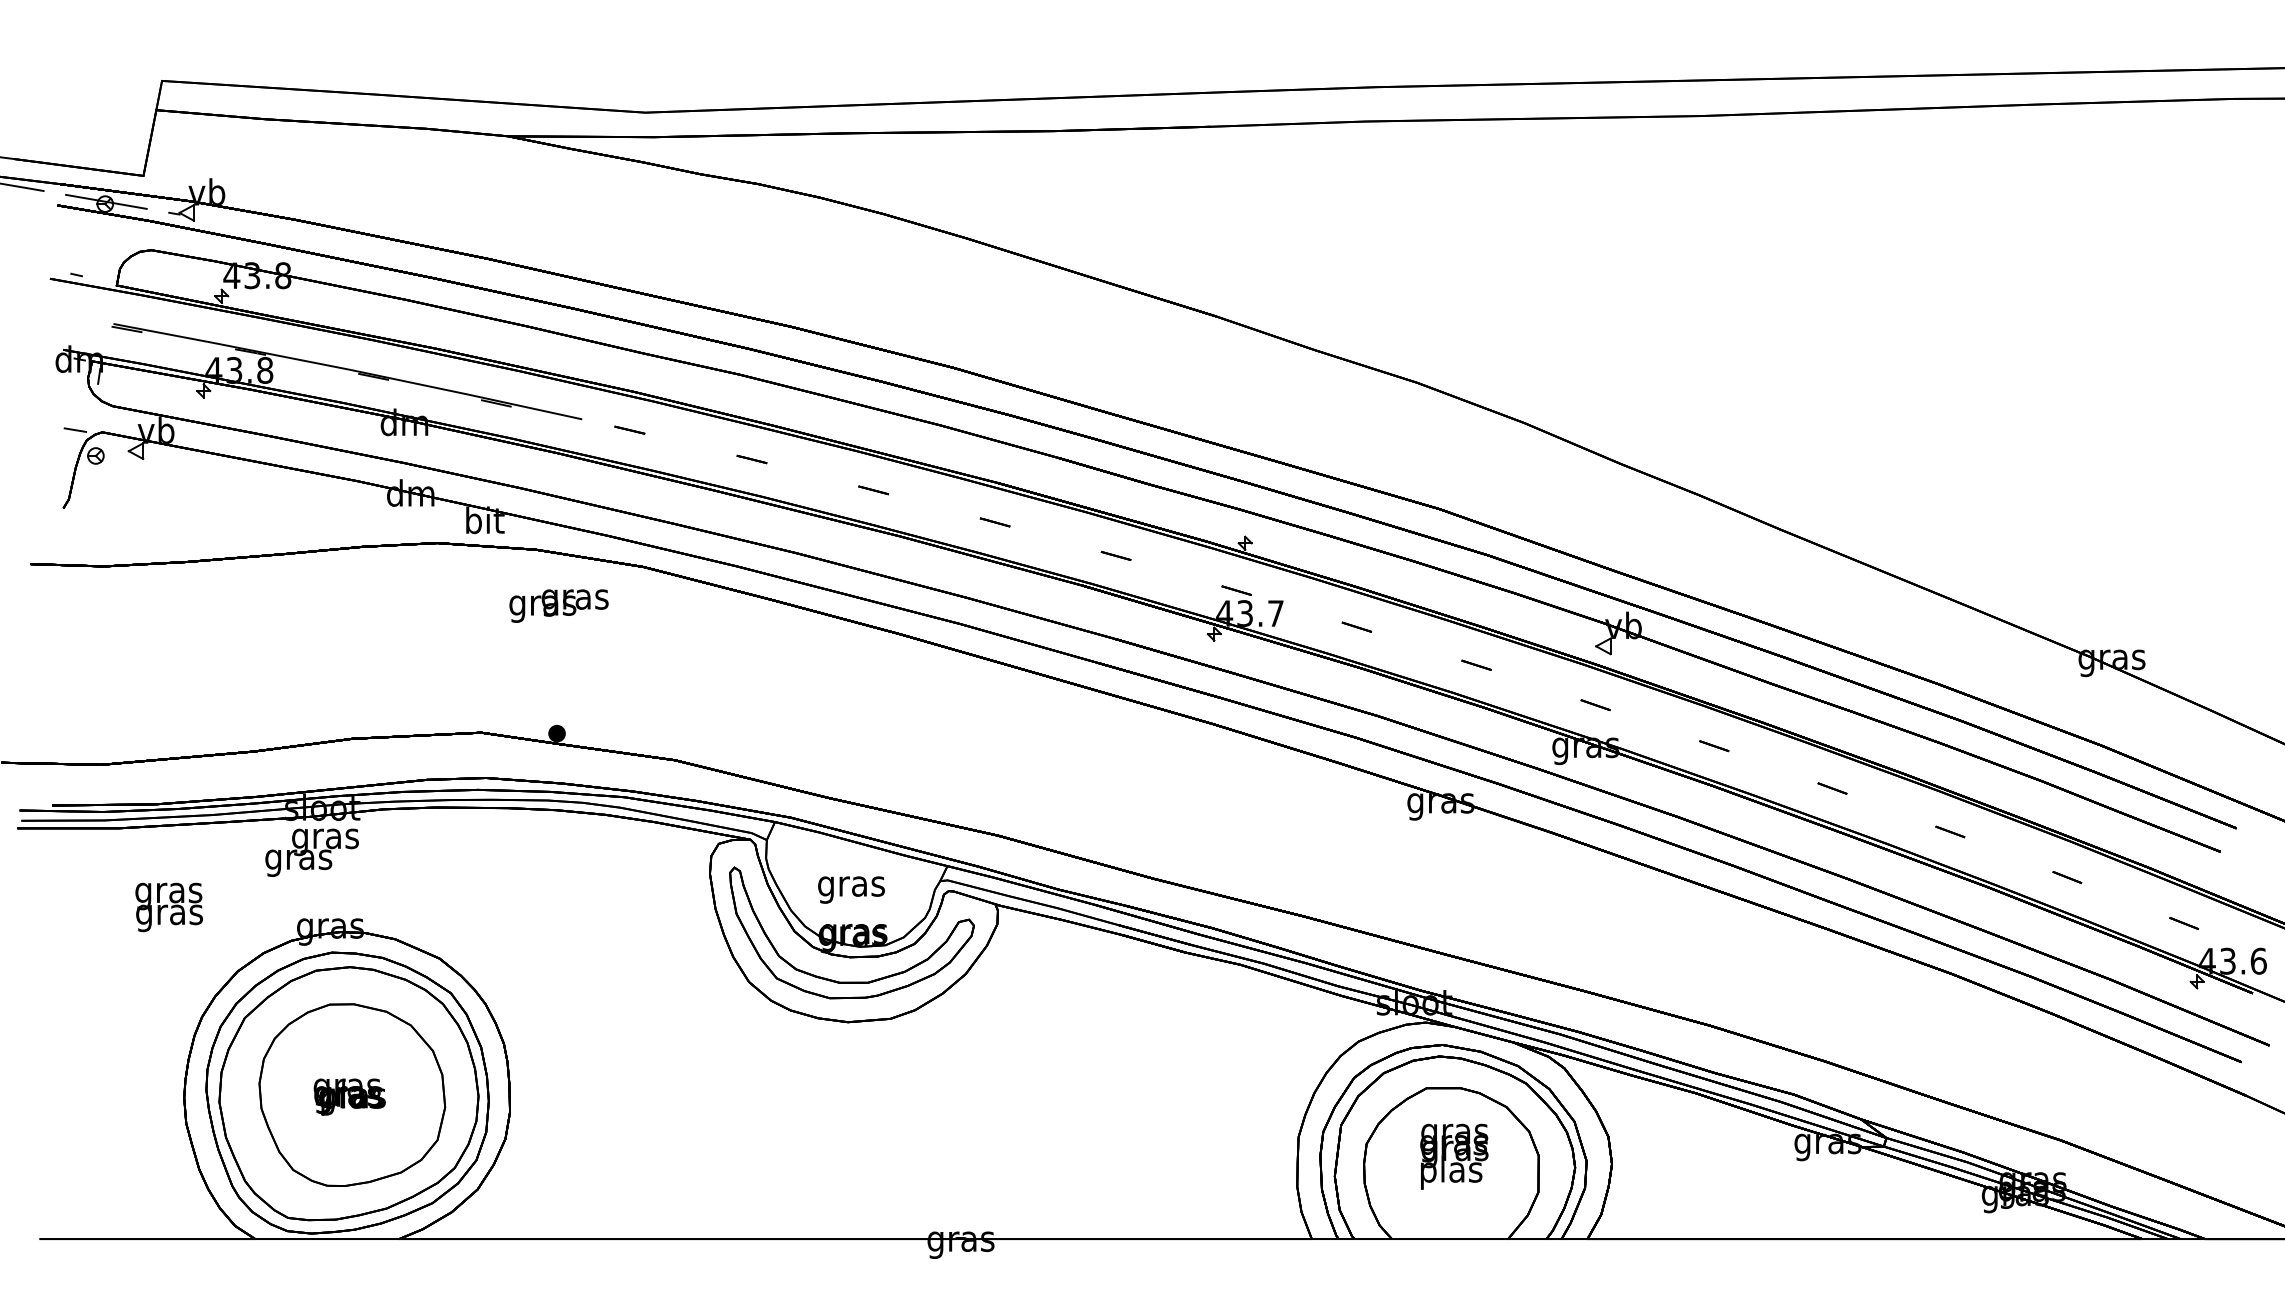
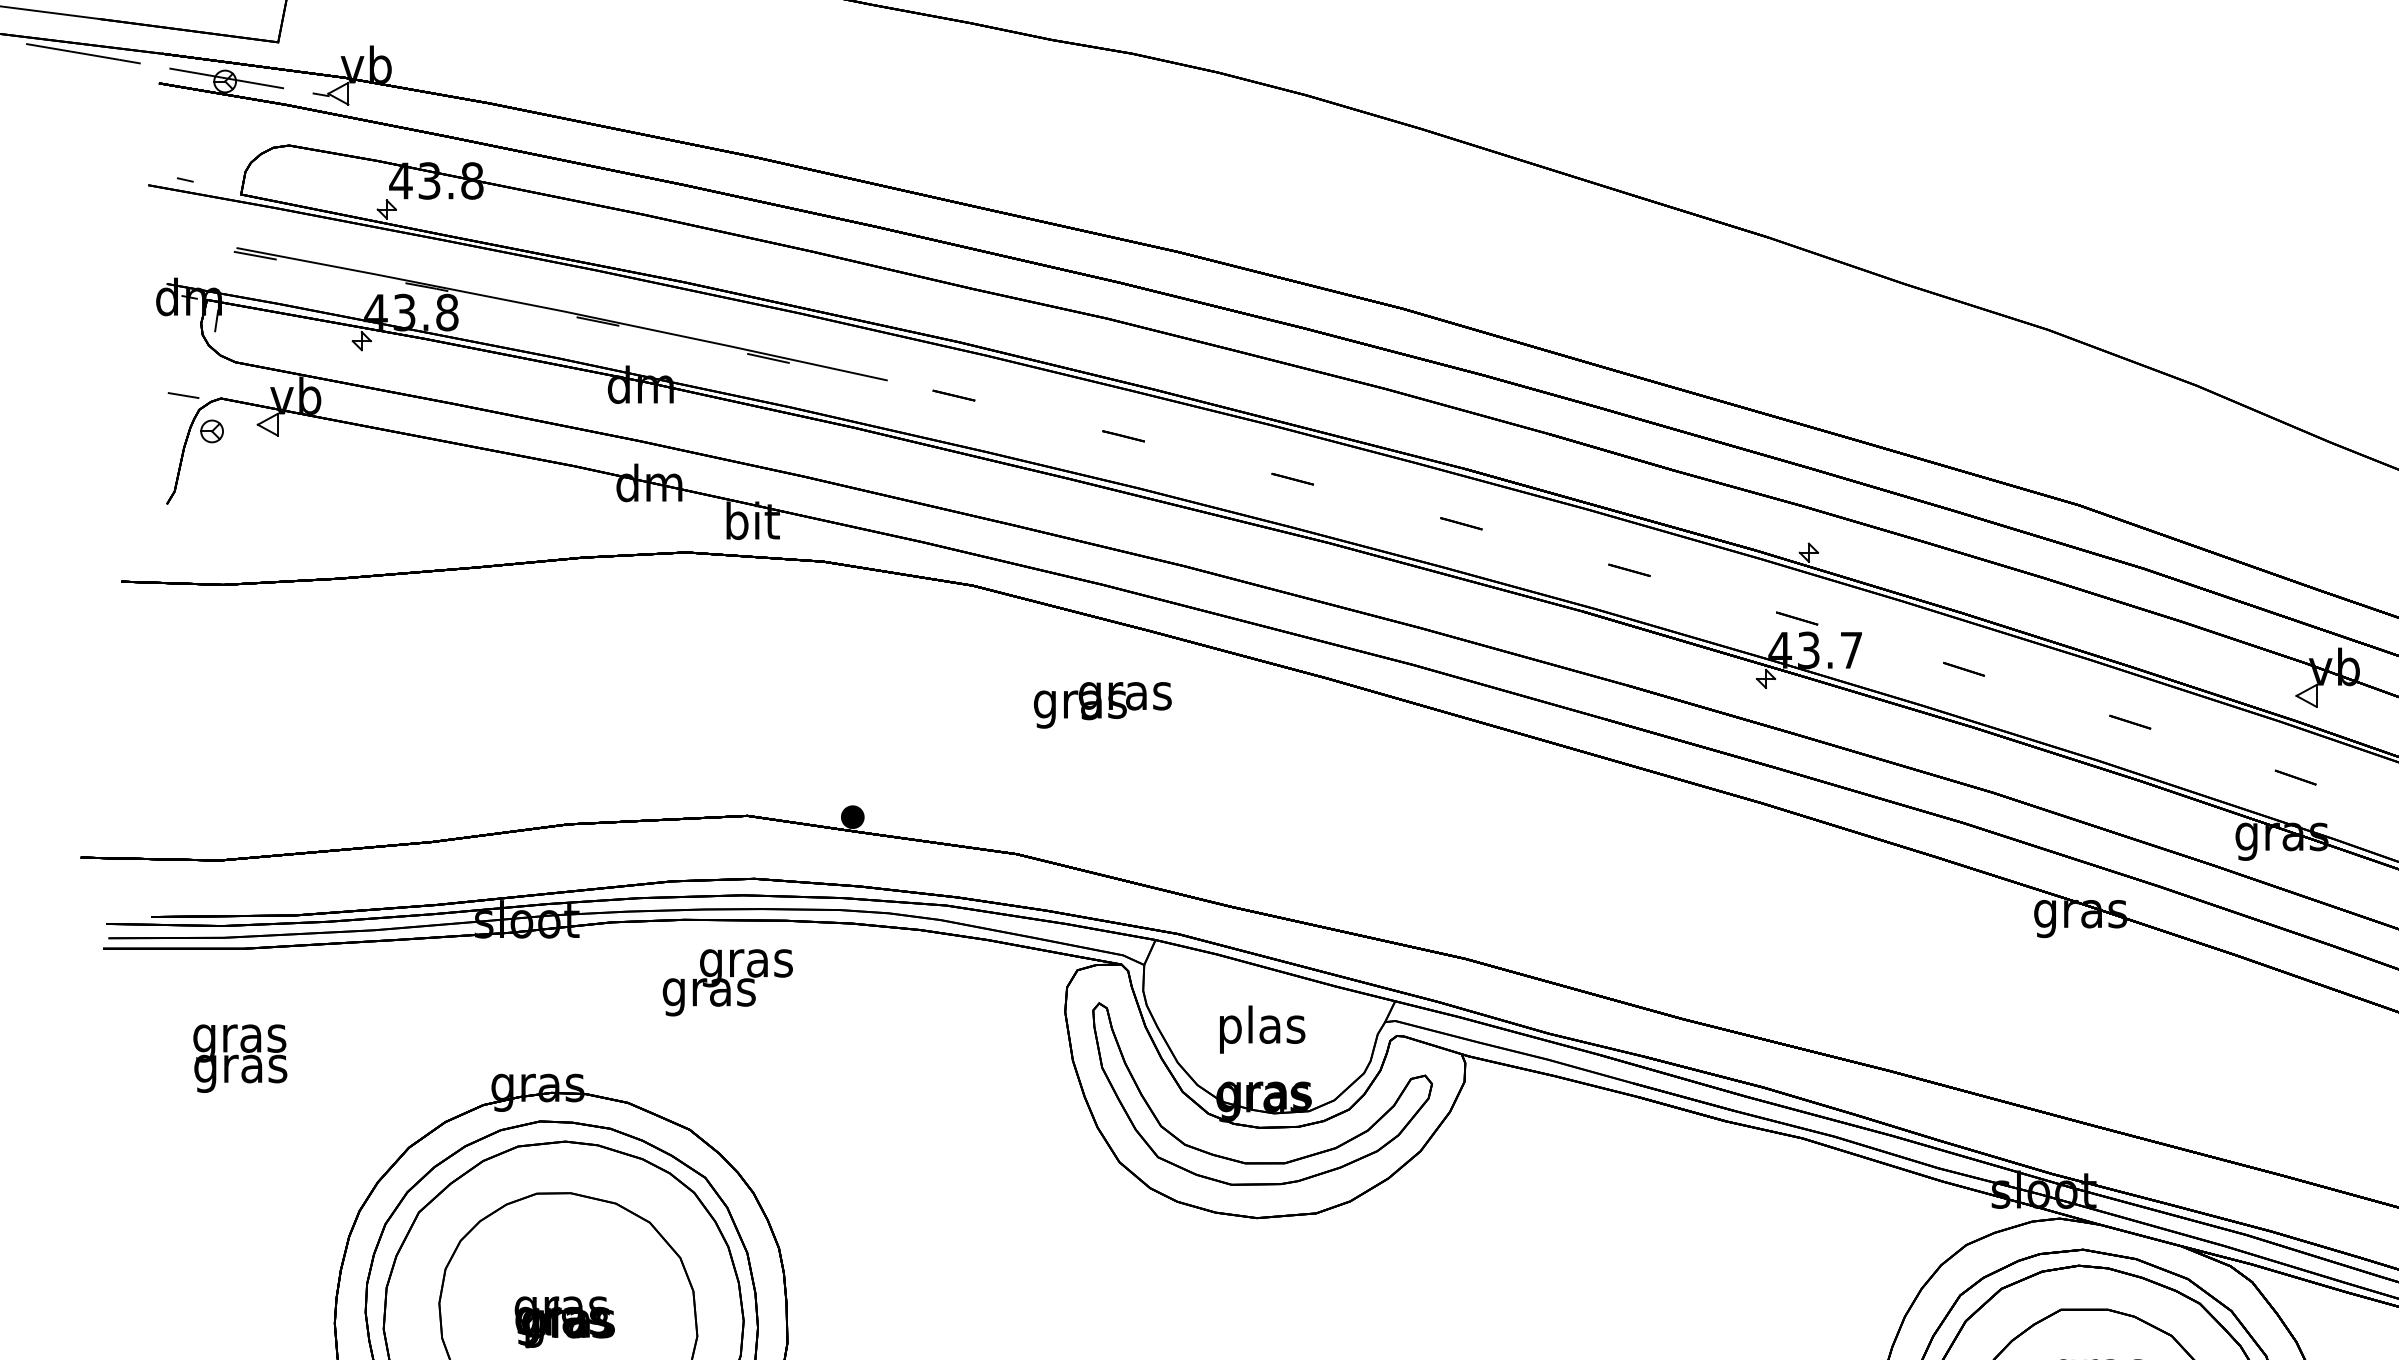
text: (558, 605) -> (1102, 704), moved
text: (311, 852) -> (726, 982), moved
text: (851, 886) -> (1261, 1029), gras -> plas
text: (168, 907) -> (239, 1058), moved

